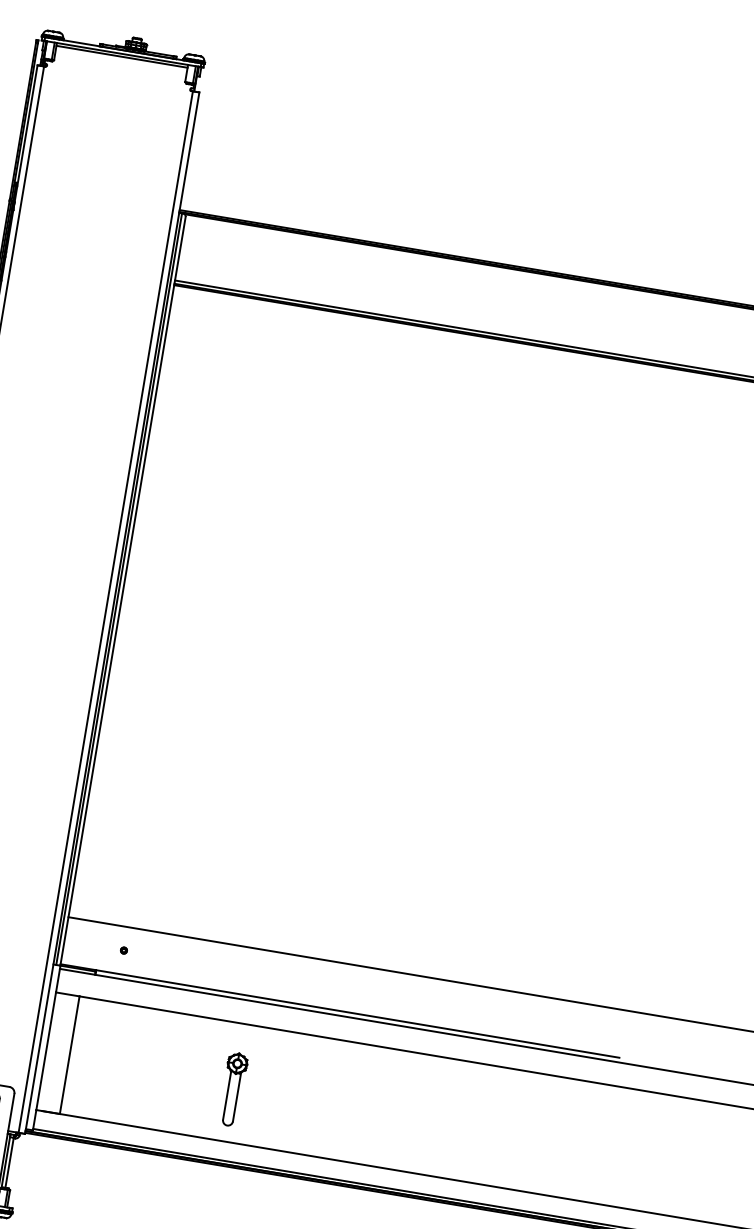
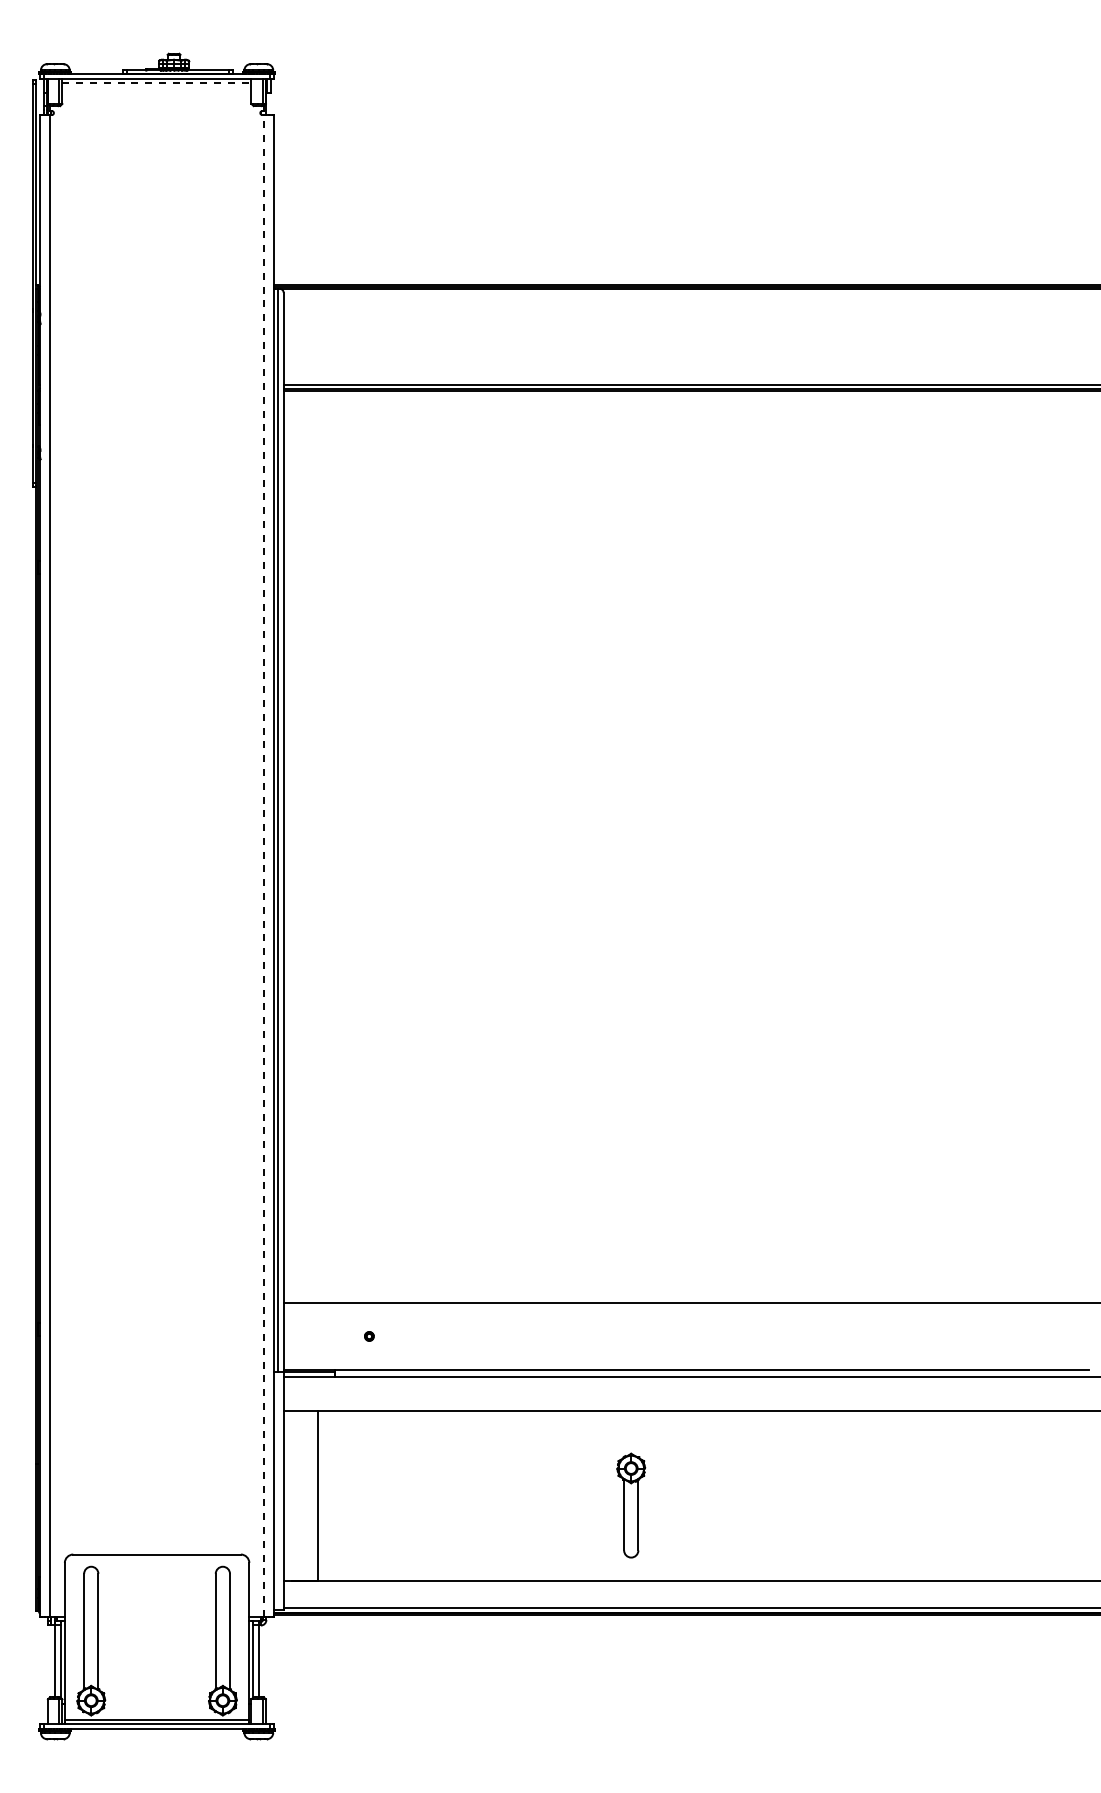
line: (121, 56) -> (156, 83), solid -> dashed
line: (105, 611) -> (264, 865), solid -> dashed
part: (233, 1089) -> (631, 1505), moved

